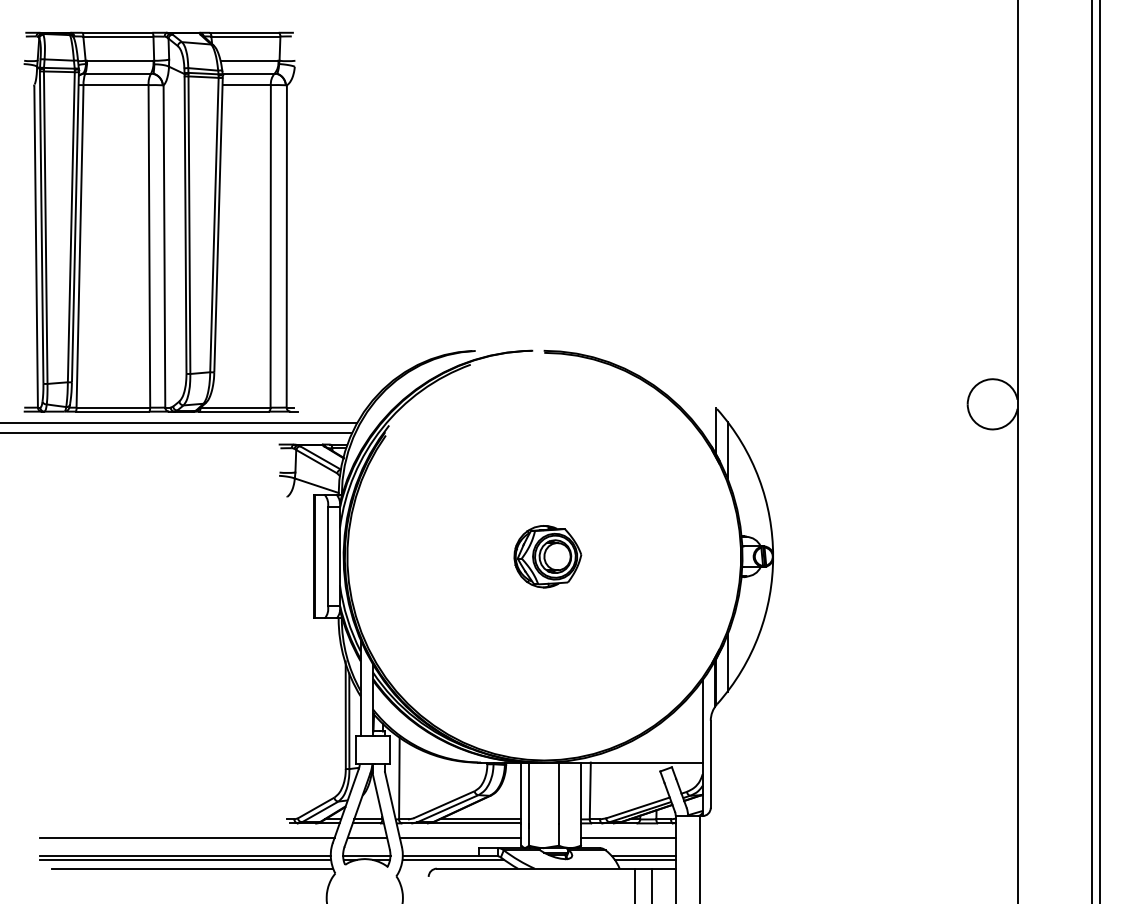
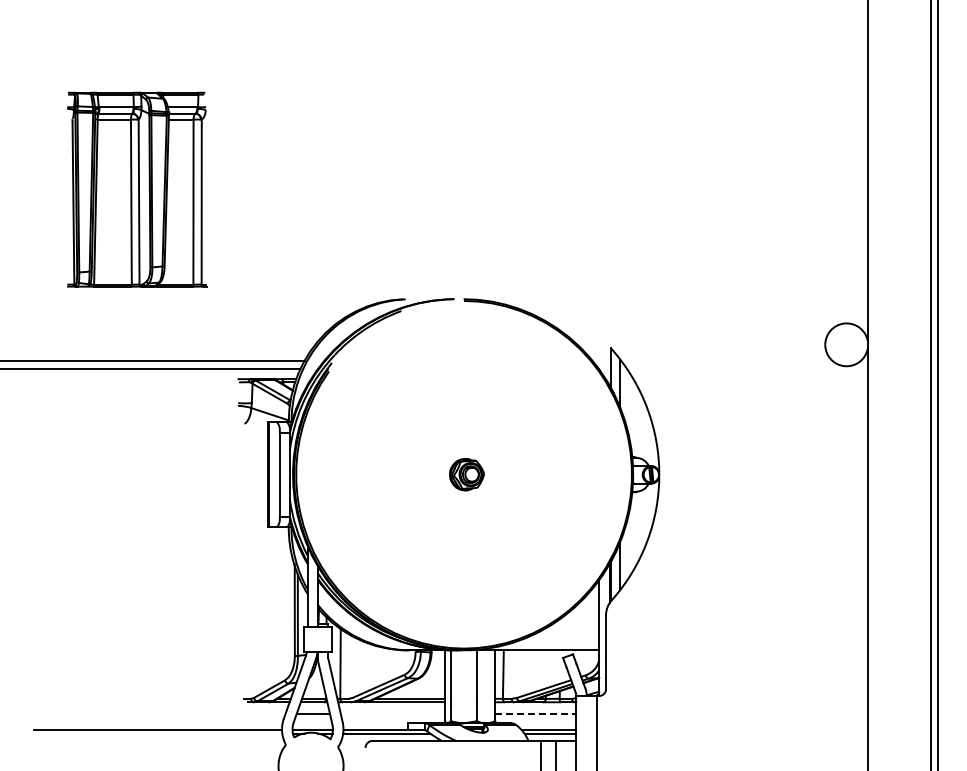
part: (161, 222) -> (137, 189), size x0.6
part: (547, 556) -> (466, 474), size x0.6
line: (187, 837) -> (159, 714), removed
line: (460, 837) -> (392, 714), removed
line: (629, 837) -> (536, 714), solid -> dashed
line: (185, 860) -> (158, 733), removed
line: (192, 868) -> (164, 740), removed

